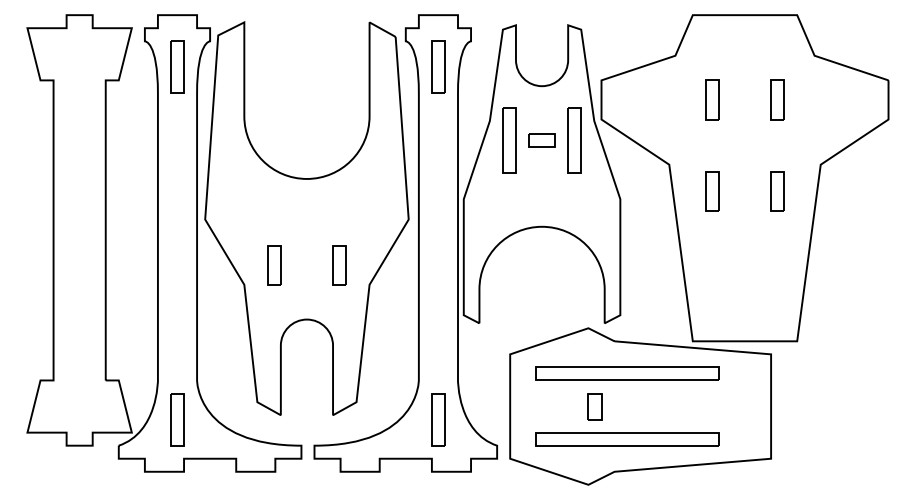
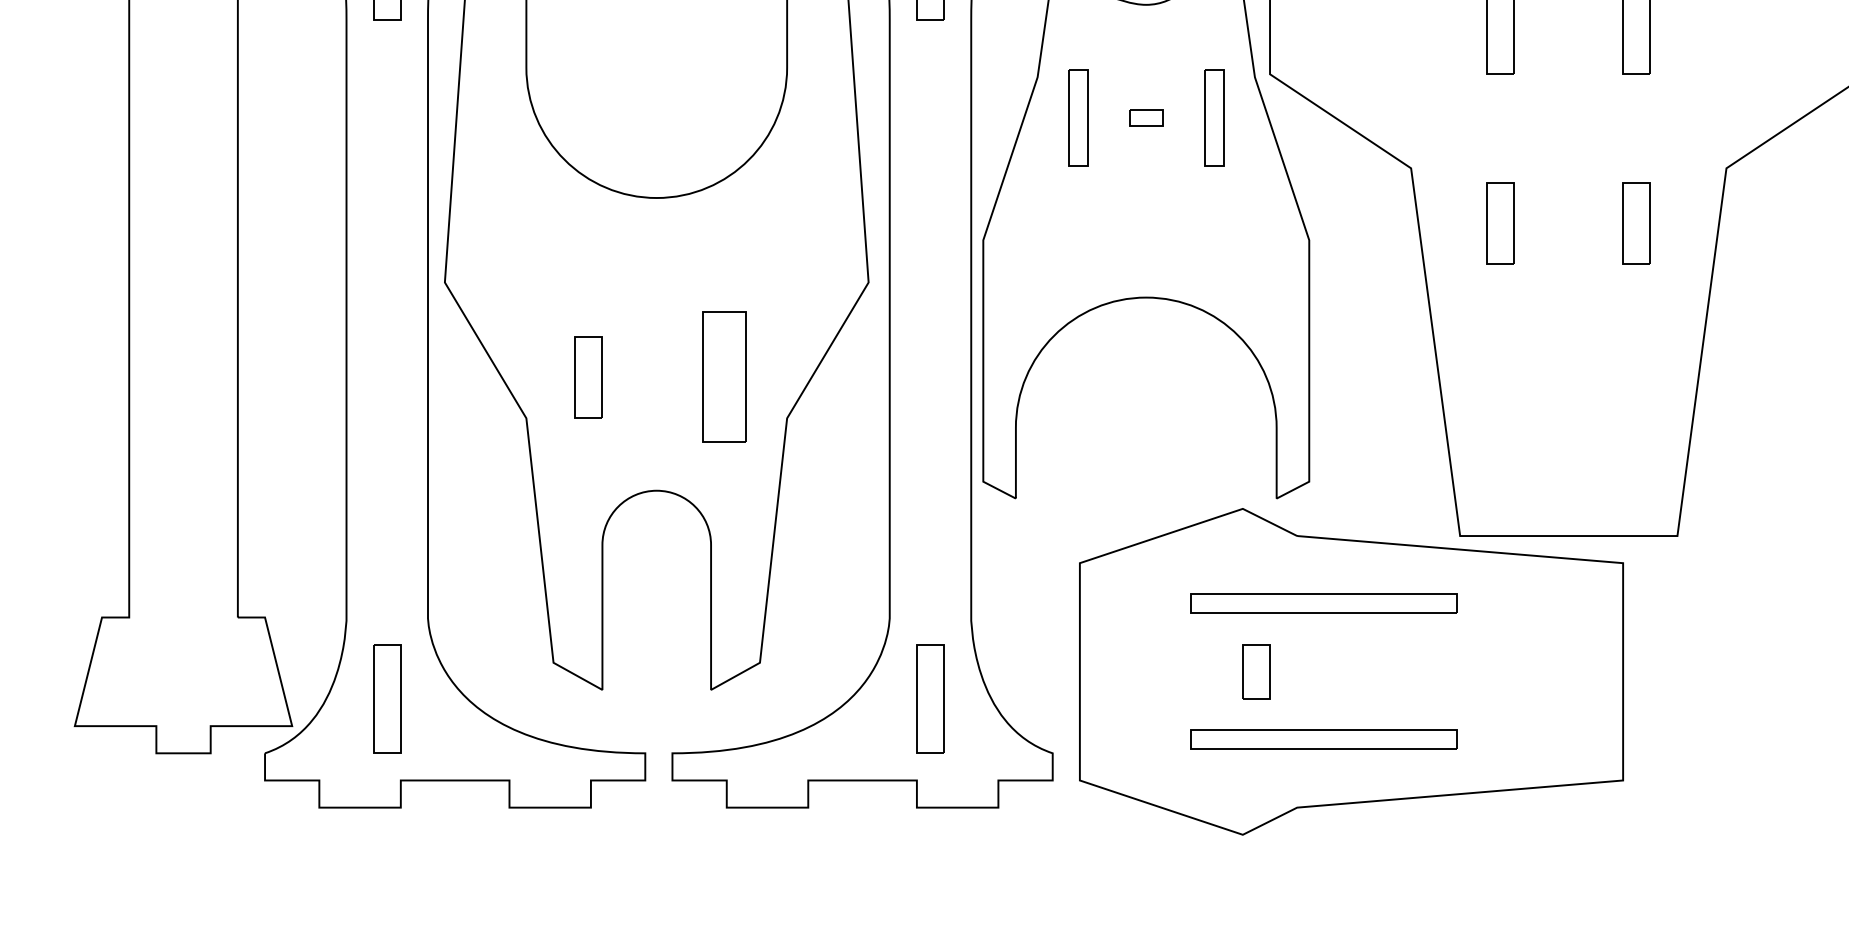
part: (509, 140) -> (1078, 117), size x0.7
part: (541, 140) -> (1145, 117), size x0.6
part: (574, 140) -> (1213, 117), size x0.7
part: (339, 265) -> (724, 378), size x1.6
part: (627, 373) -> (1324, 603), size x0.7
part: (627, 439) -> (1324, 740), size x0.7

